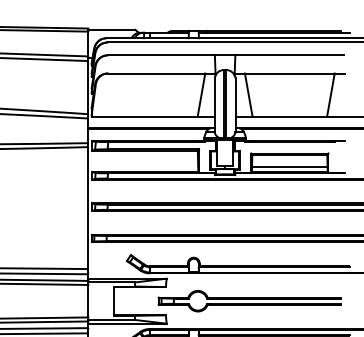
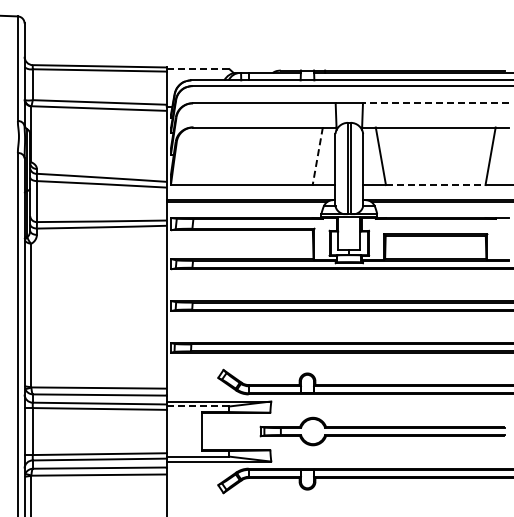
line: (111, 30) -> (197, 69), solid -> dashed
line: (289, 55) -> (435, 103), solid -> dashed
line: (201, 95) -> (317, 156), solid -> dashed
line: (289, 116) -> (435, 185), solid -> dashed
line: (289, 167) -> (435, 252), removed
line: (111, 282) -> (197, 406), solid -> dashed

